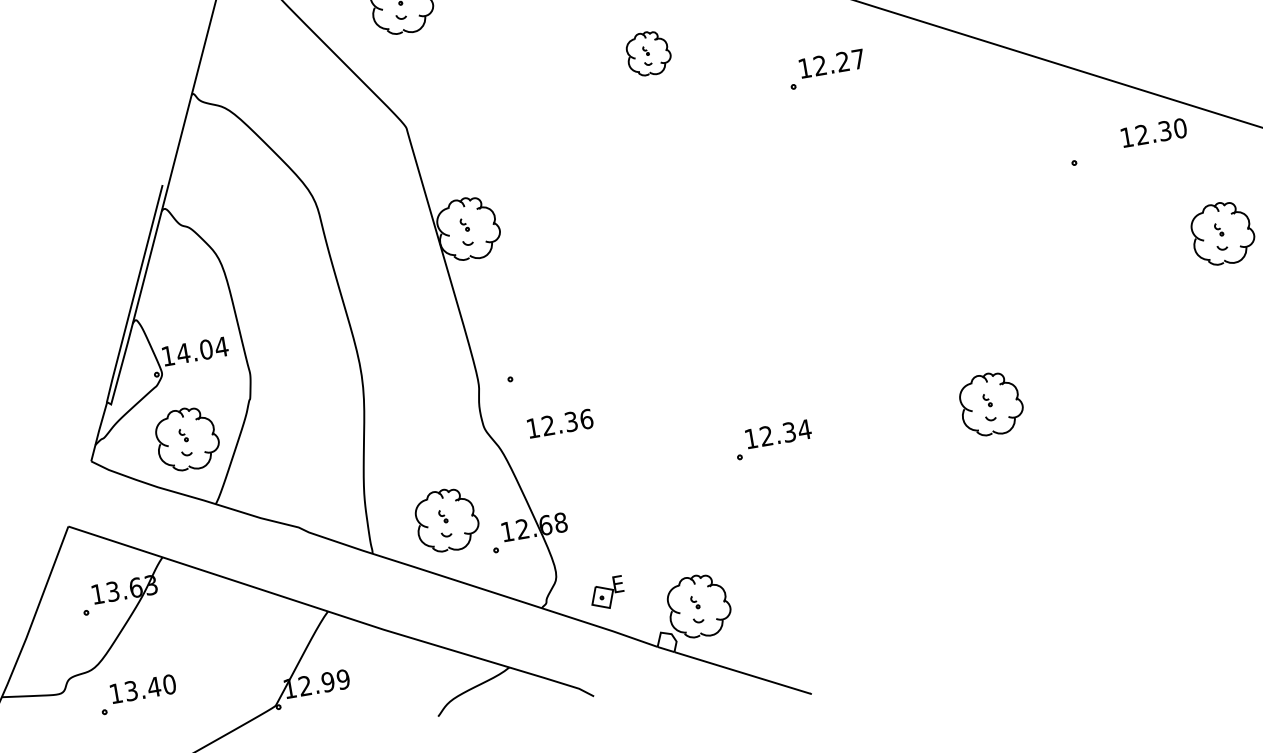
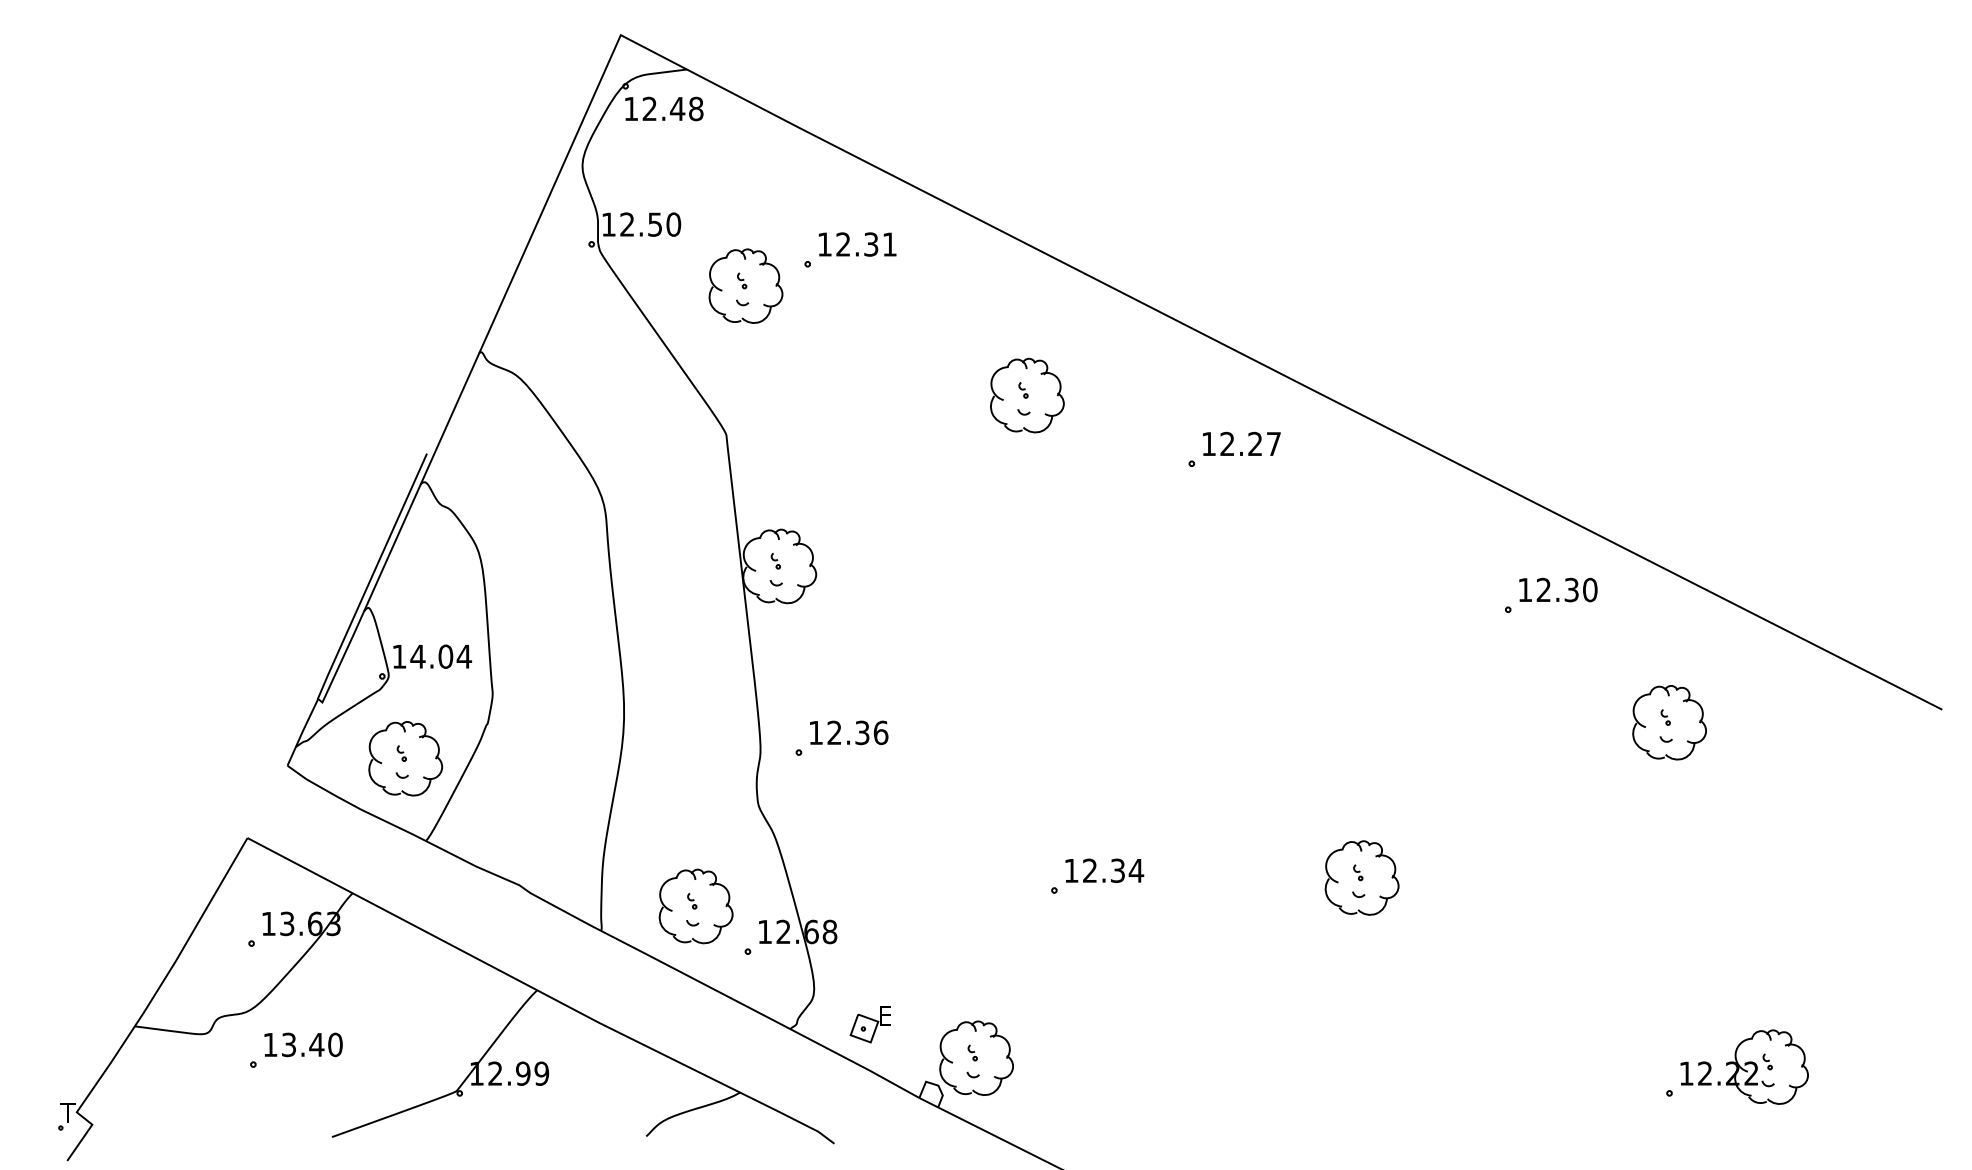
part: (648, 53) -> (1027, 395), size x1.43
text: (1154, 132) -> (1558, 589), moved
text: (560, 423) -> (849, 732), moved

